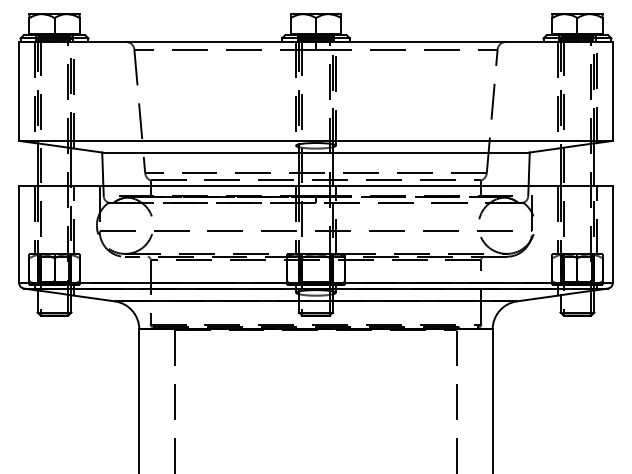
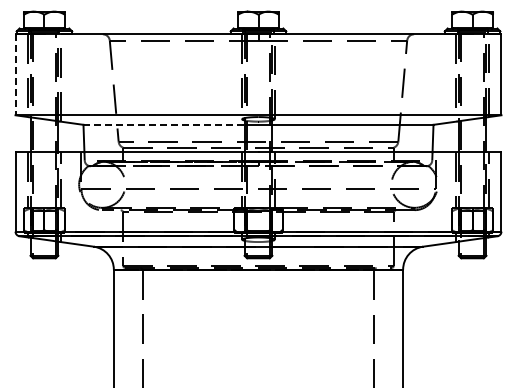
line: (19, 92) -> (15, 75), solid -> dashed
line: (201, 152) -> (164, 124), solid -> dashed

